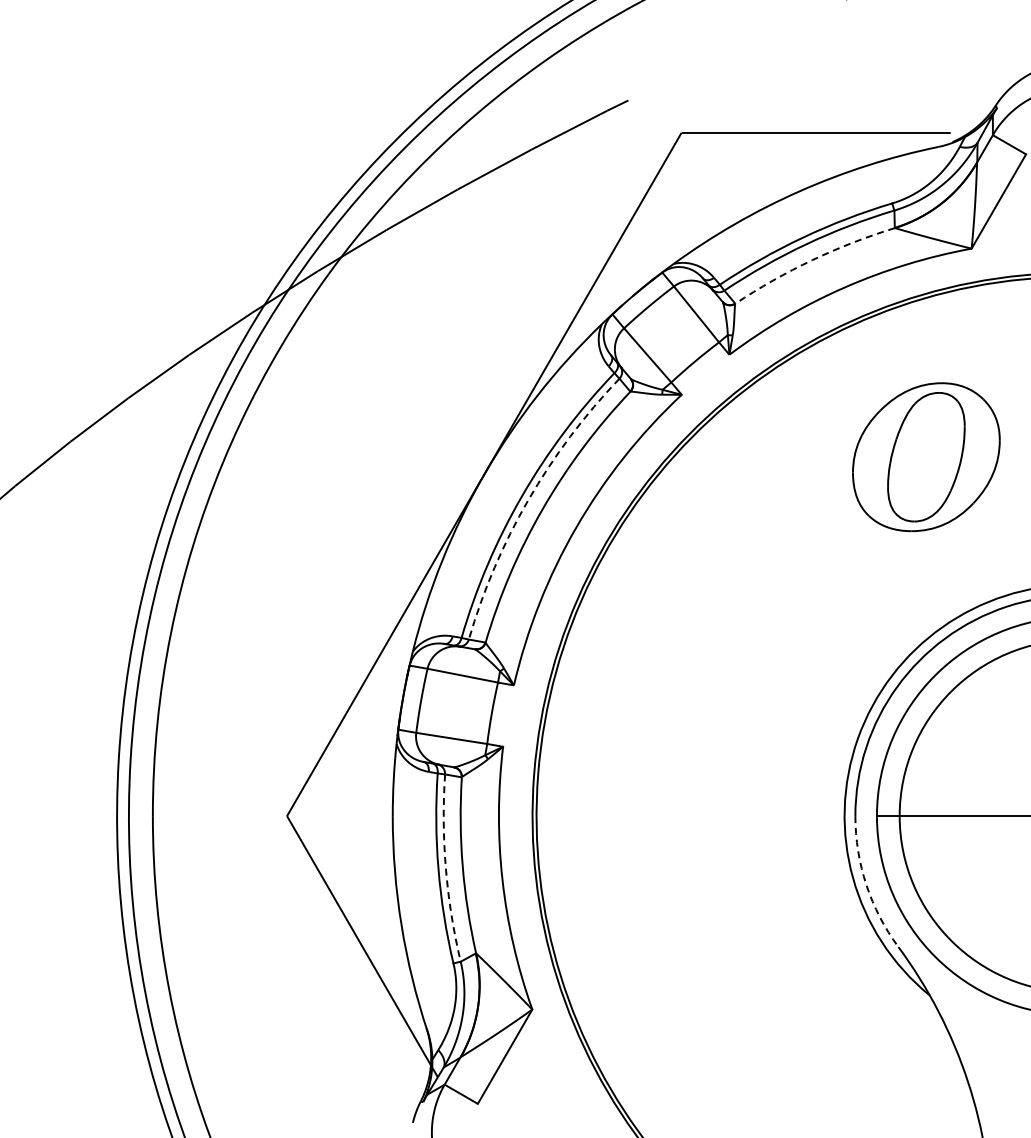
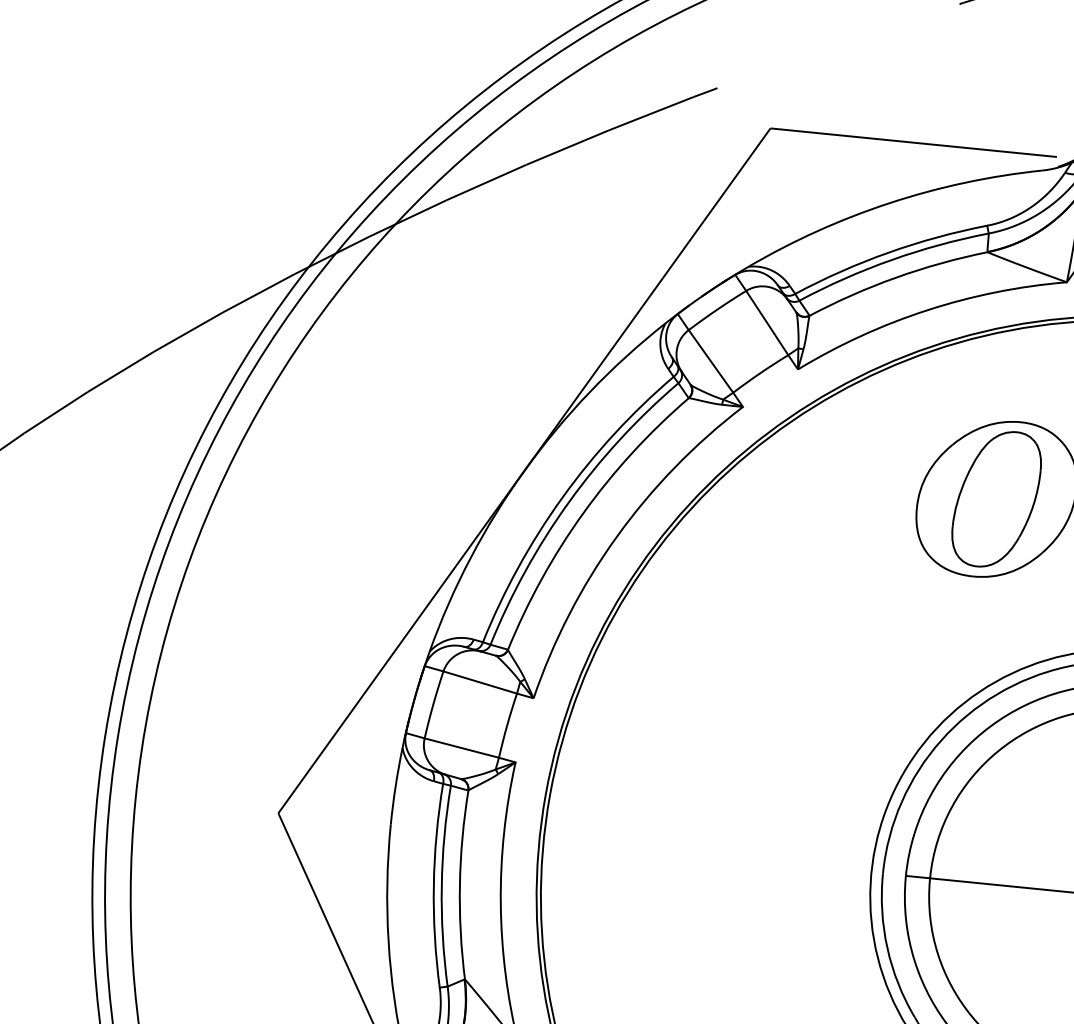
arc: (812, 260) -> (896, 277), dashed -> solid
arc: (528, 500) -> (568, 503), dashed -> solid
arc: (445, 868) -> (441, 885), dashed -> solid
arc: (866, 885) -> (887, 948), dashed -> solid

